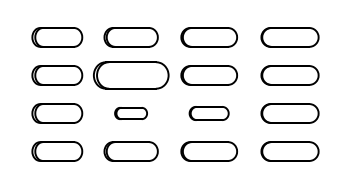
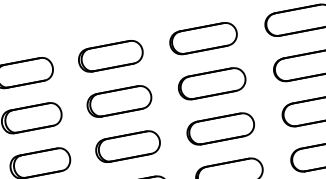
part: (130, 75) -> (118, 101), size x0.71
part: (130, 113) -> (127, 146), size x1.67
part: (208, 113) -> (219, 129), size x1.43

